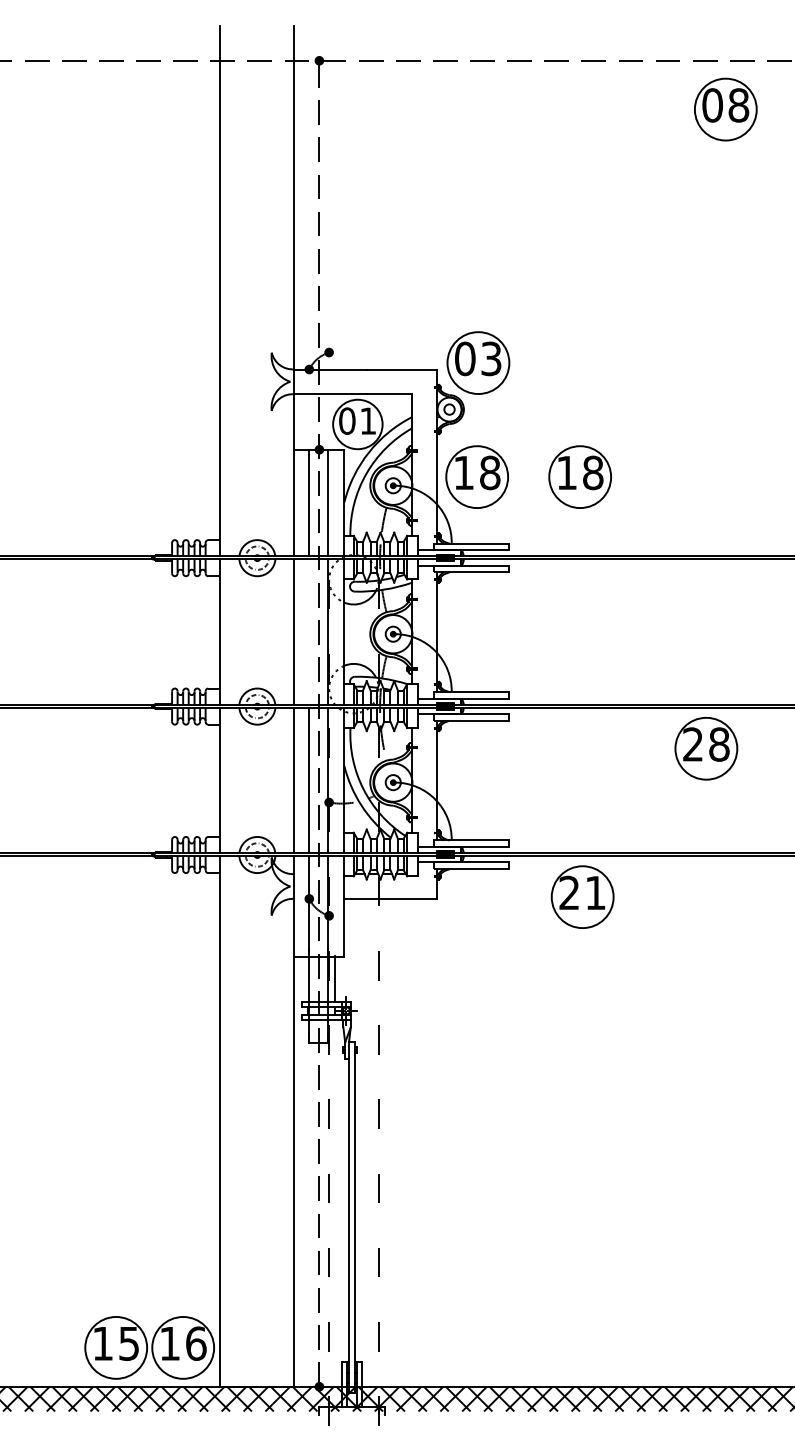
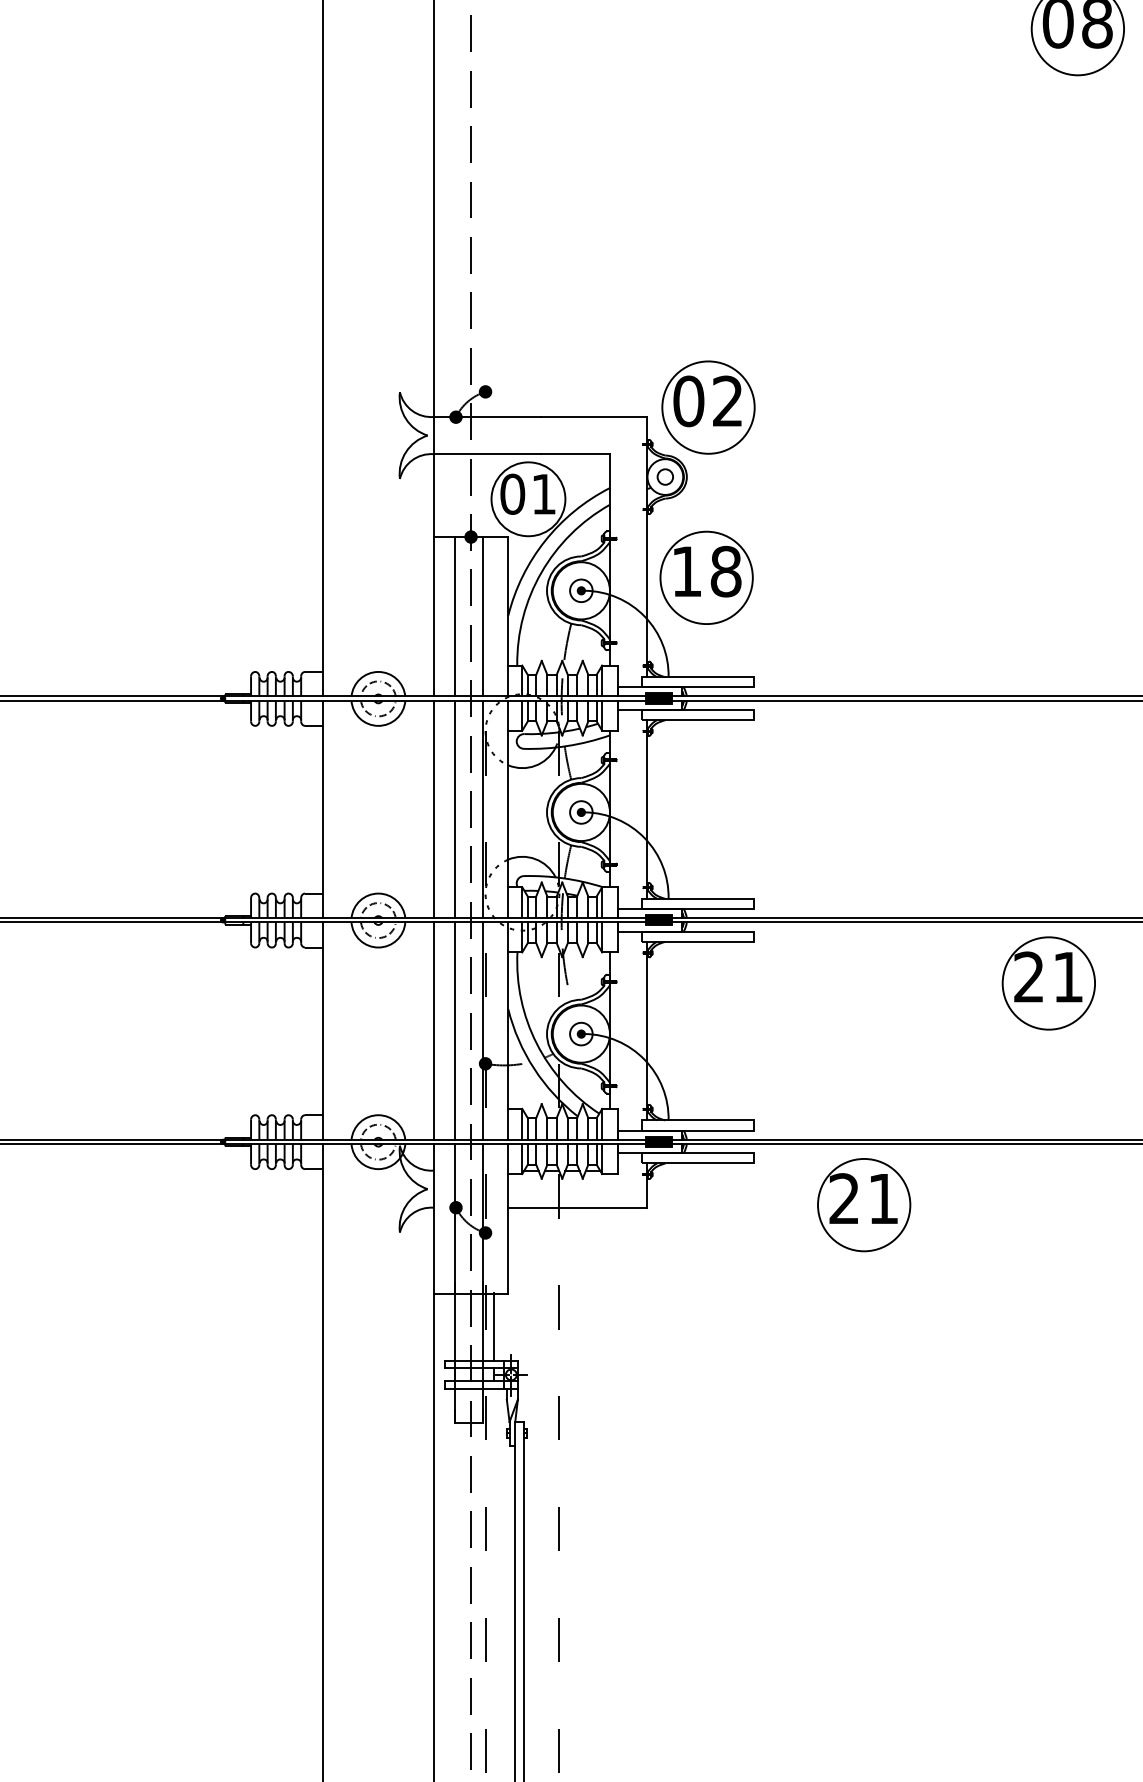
text: (491, 358) -> (728, 400), 03 -> 02
part: (579, 476) -> (859, 576), removed
line: (308, 631) -> (454, 808), added
text: (719, 744) -> (1068, 977), 28 -> 21

